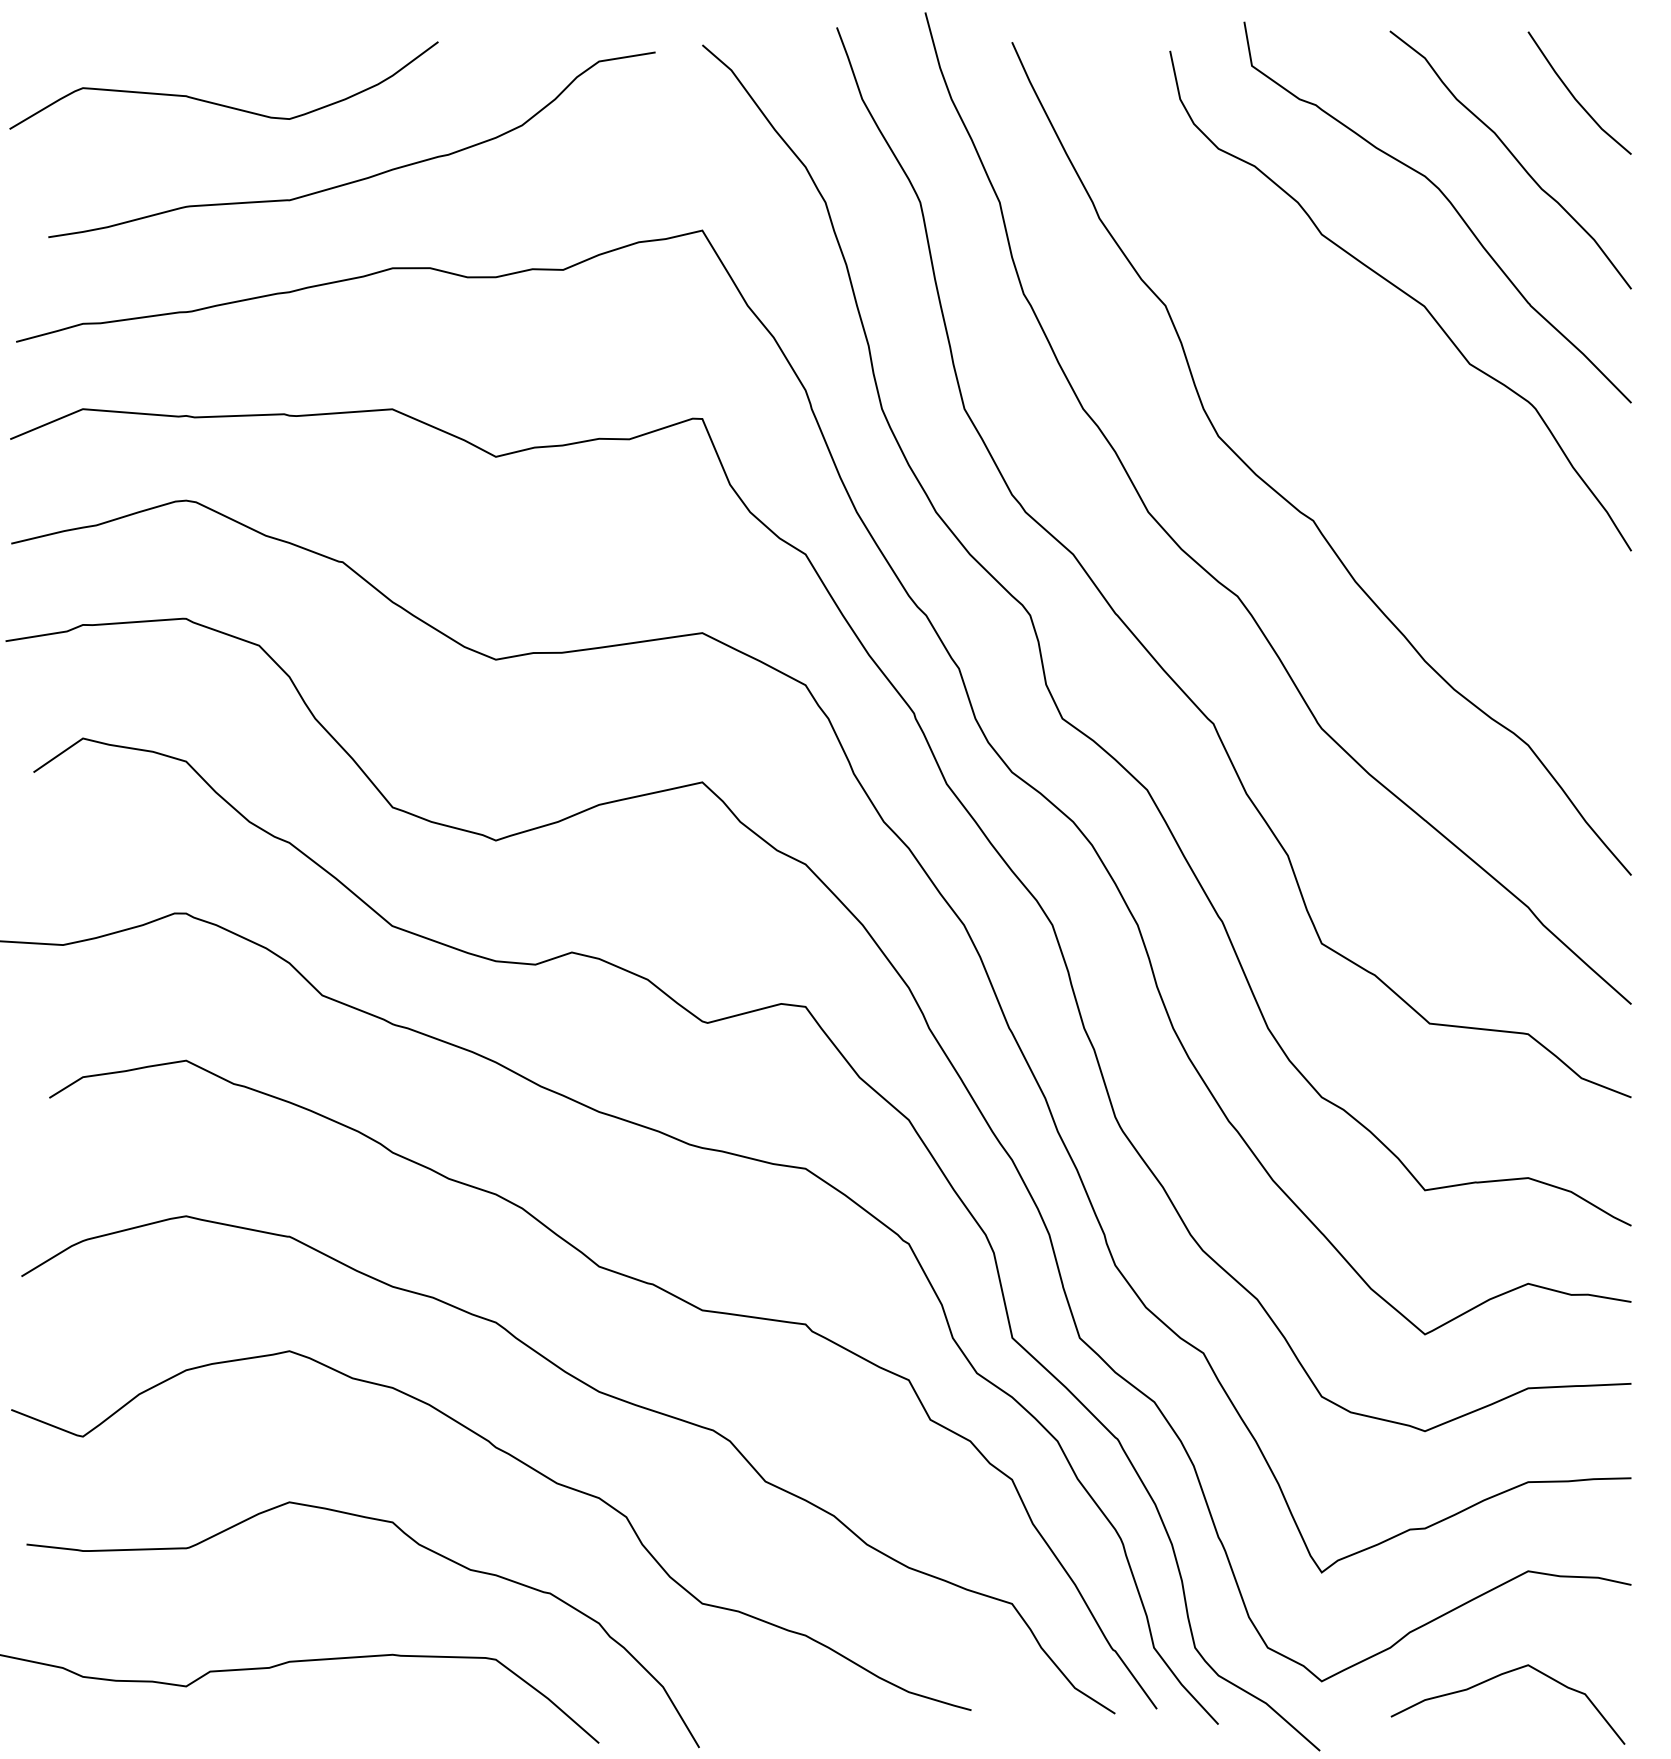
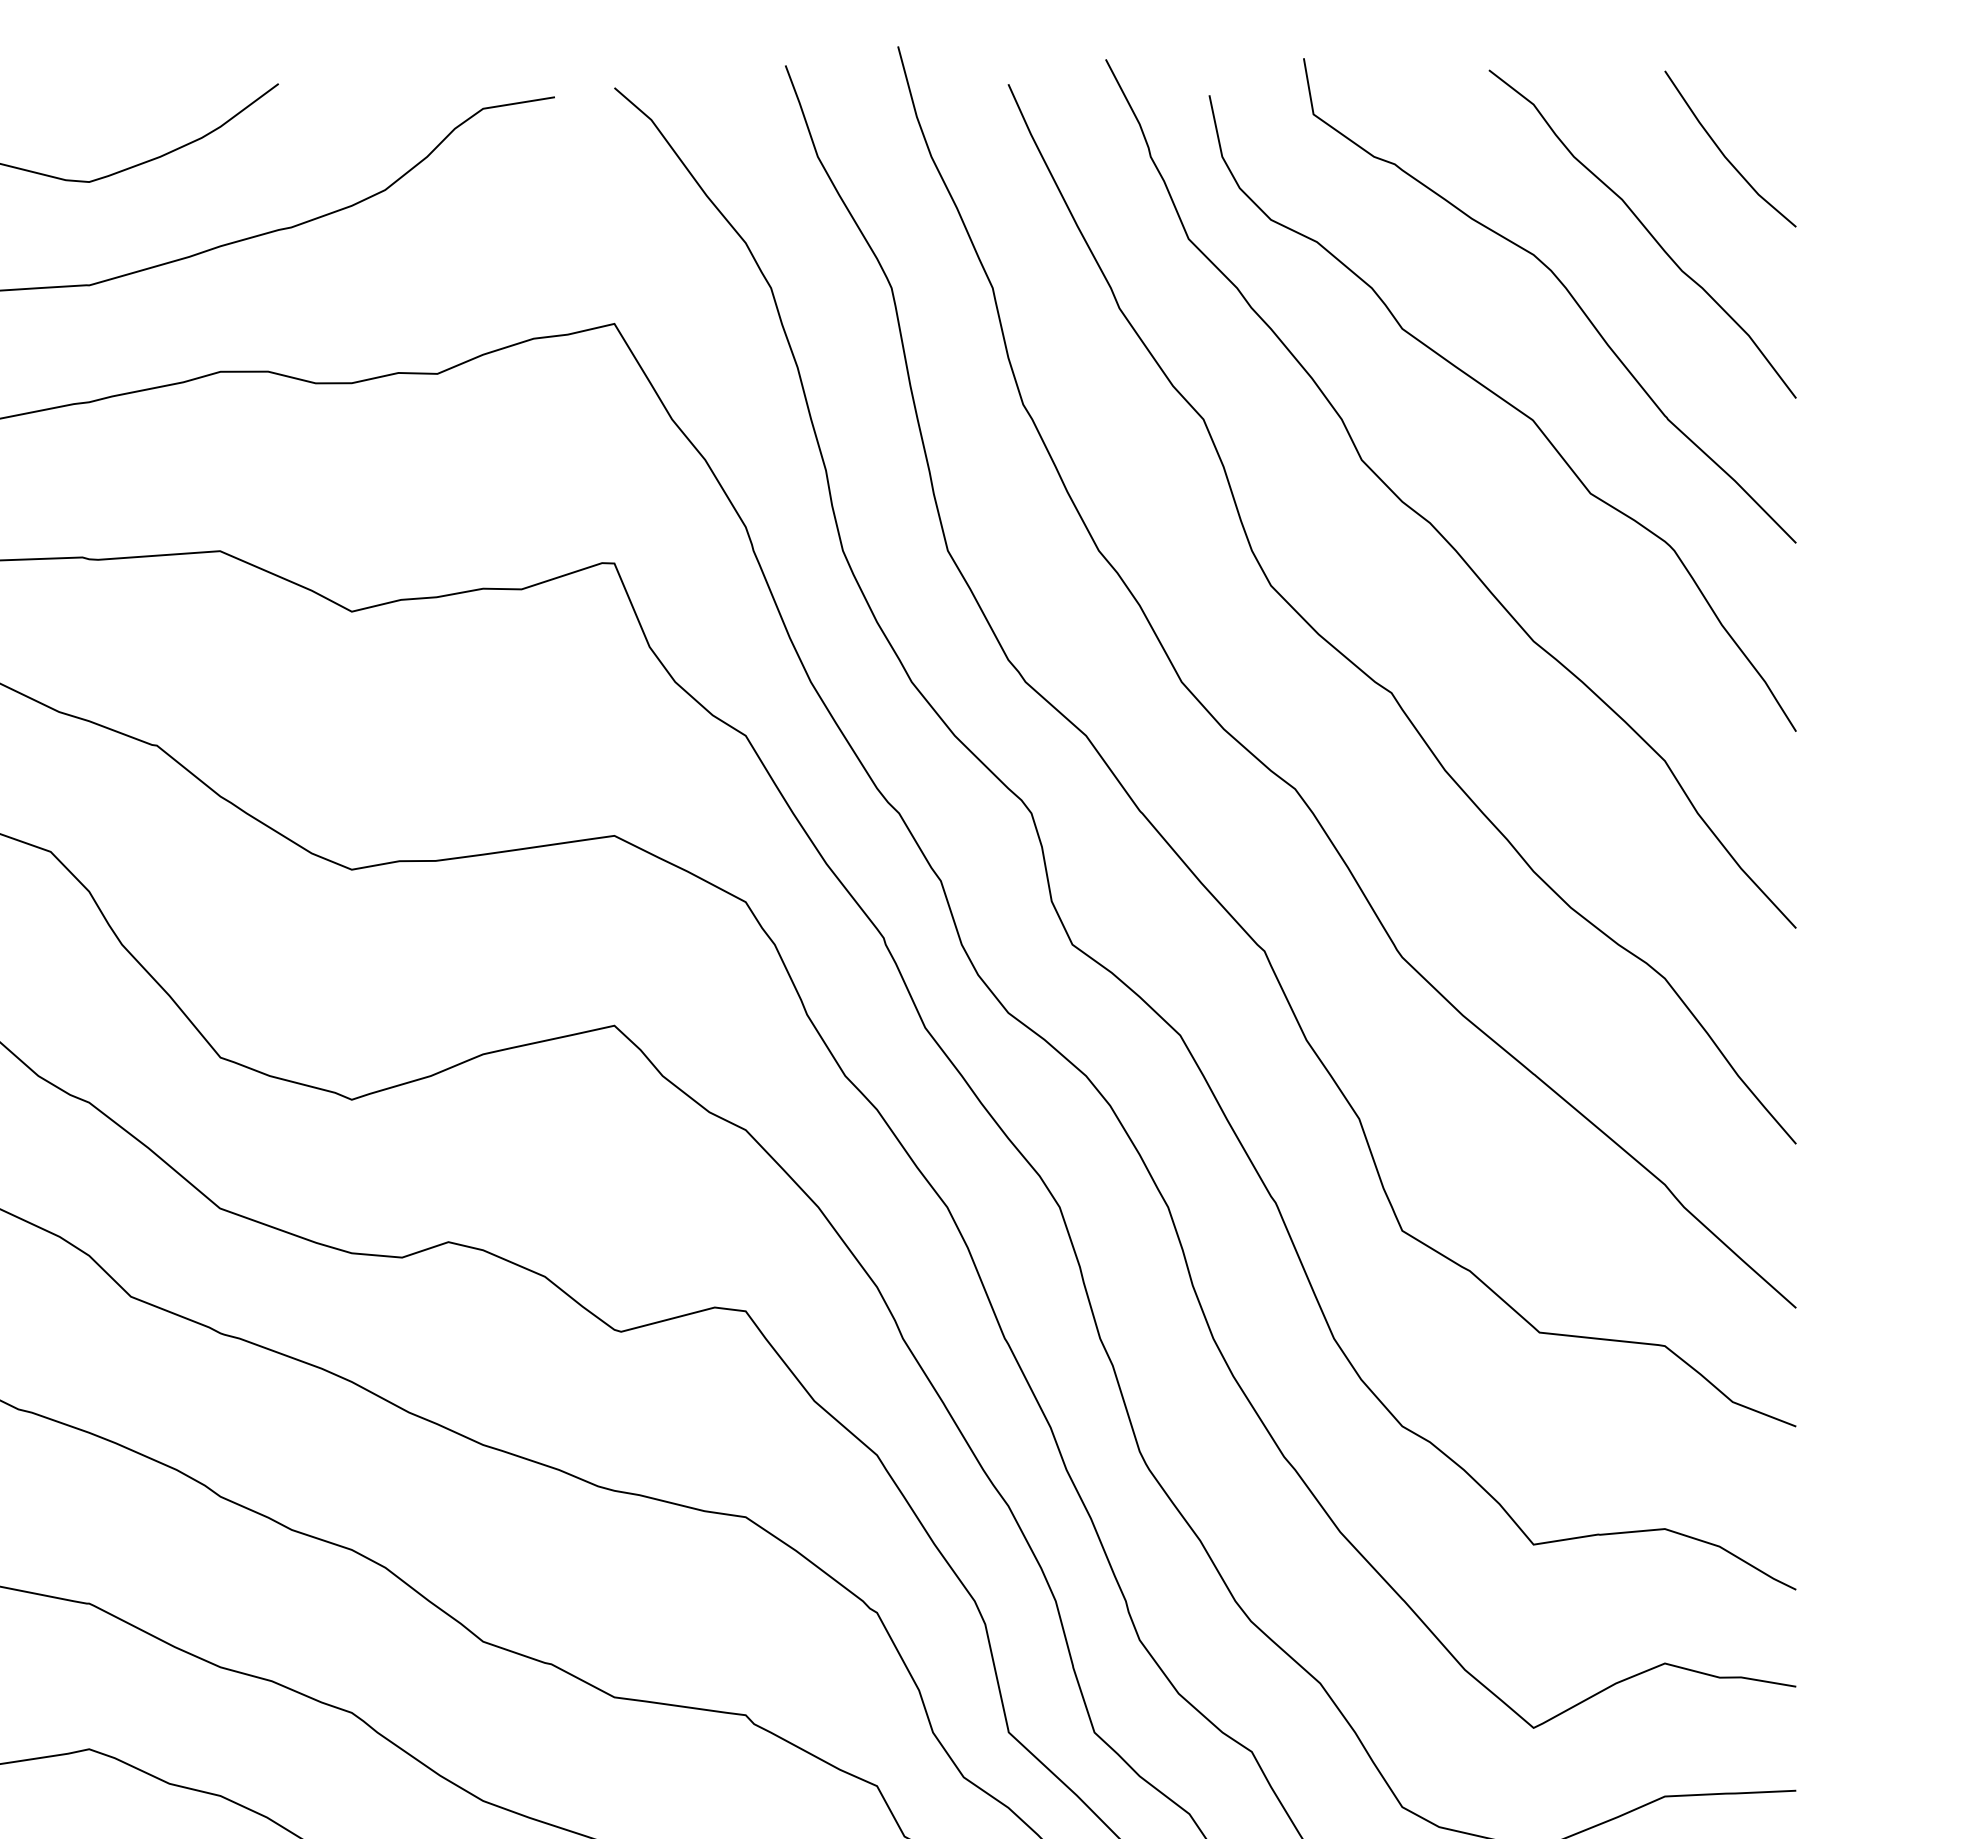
curve: (1343, 385) -> (1429, 520), added

